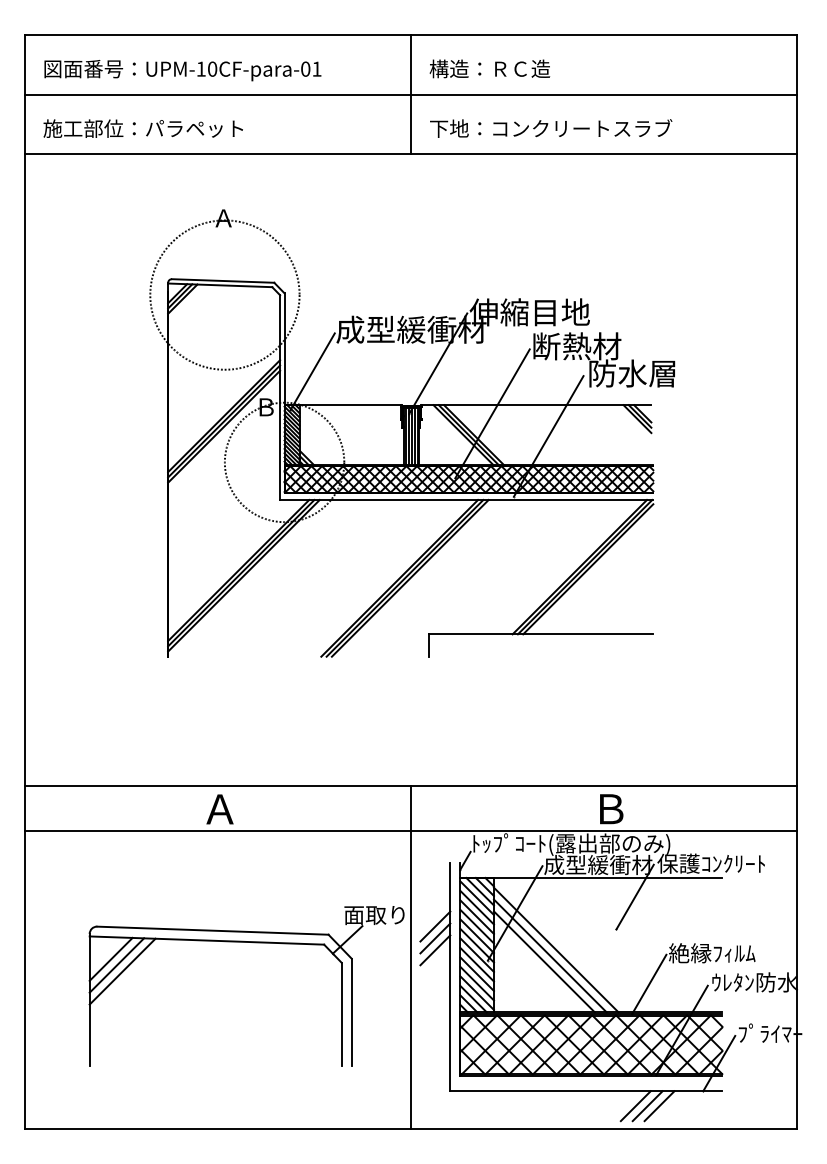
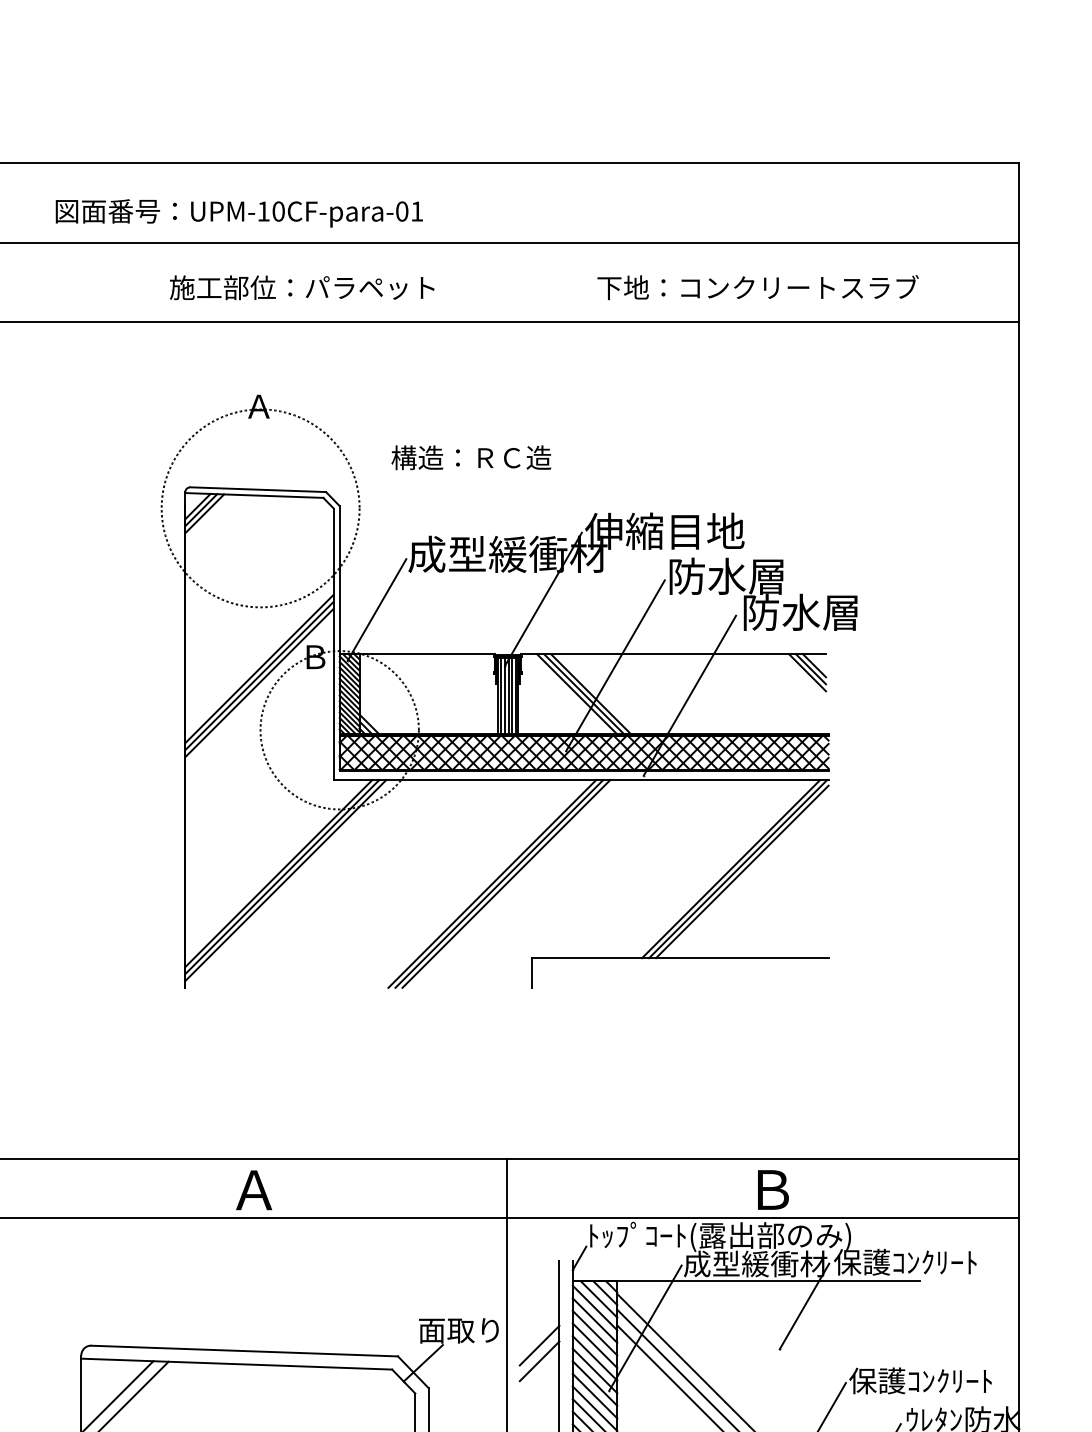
text: (489, 68) -> (470, 457), moved
text: (182, 70) -> (238, 213), moved
line: (410, 94) -> (506, 242), removed
text: (142, 128) -> (301, 287), moved
text: (551, 128) -> (758, 287), moved
text: (577, 346) -> (728, 576), 断熱材 -> 防水層
line: (435, 950) -> (539, 1377), removed
text: (722, 953) -> (920, 1381), 絶縁ﾌｨﾙﾑ -> 保護ｺﾝｸﾘｰﾄ
line: (110, 958) -> (108, 1387), removed

